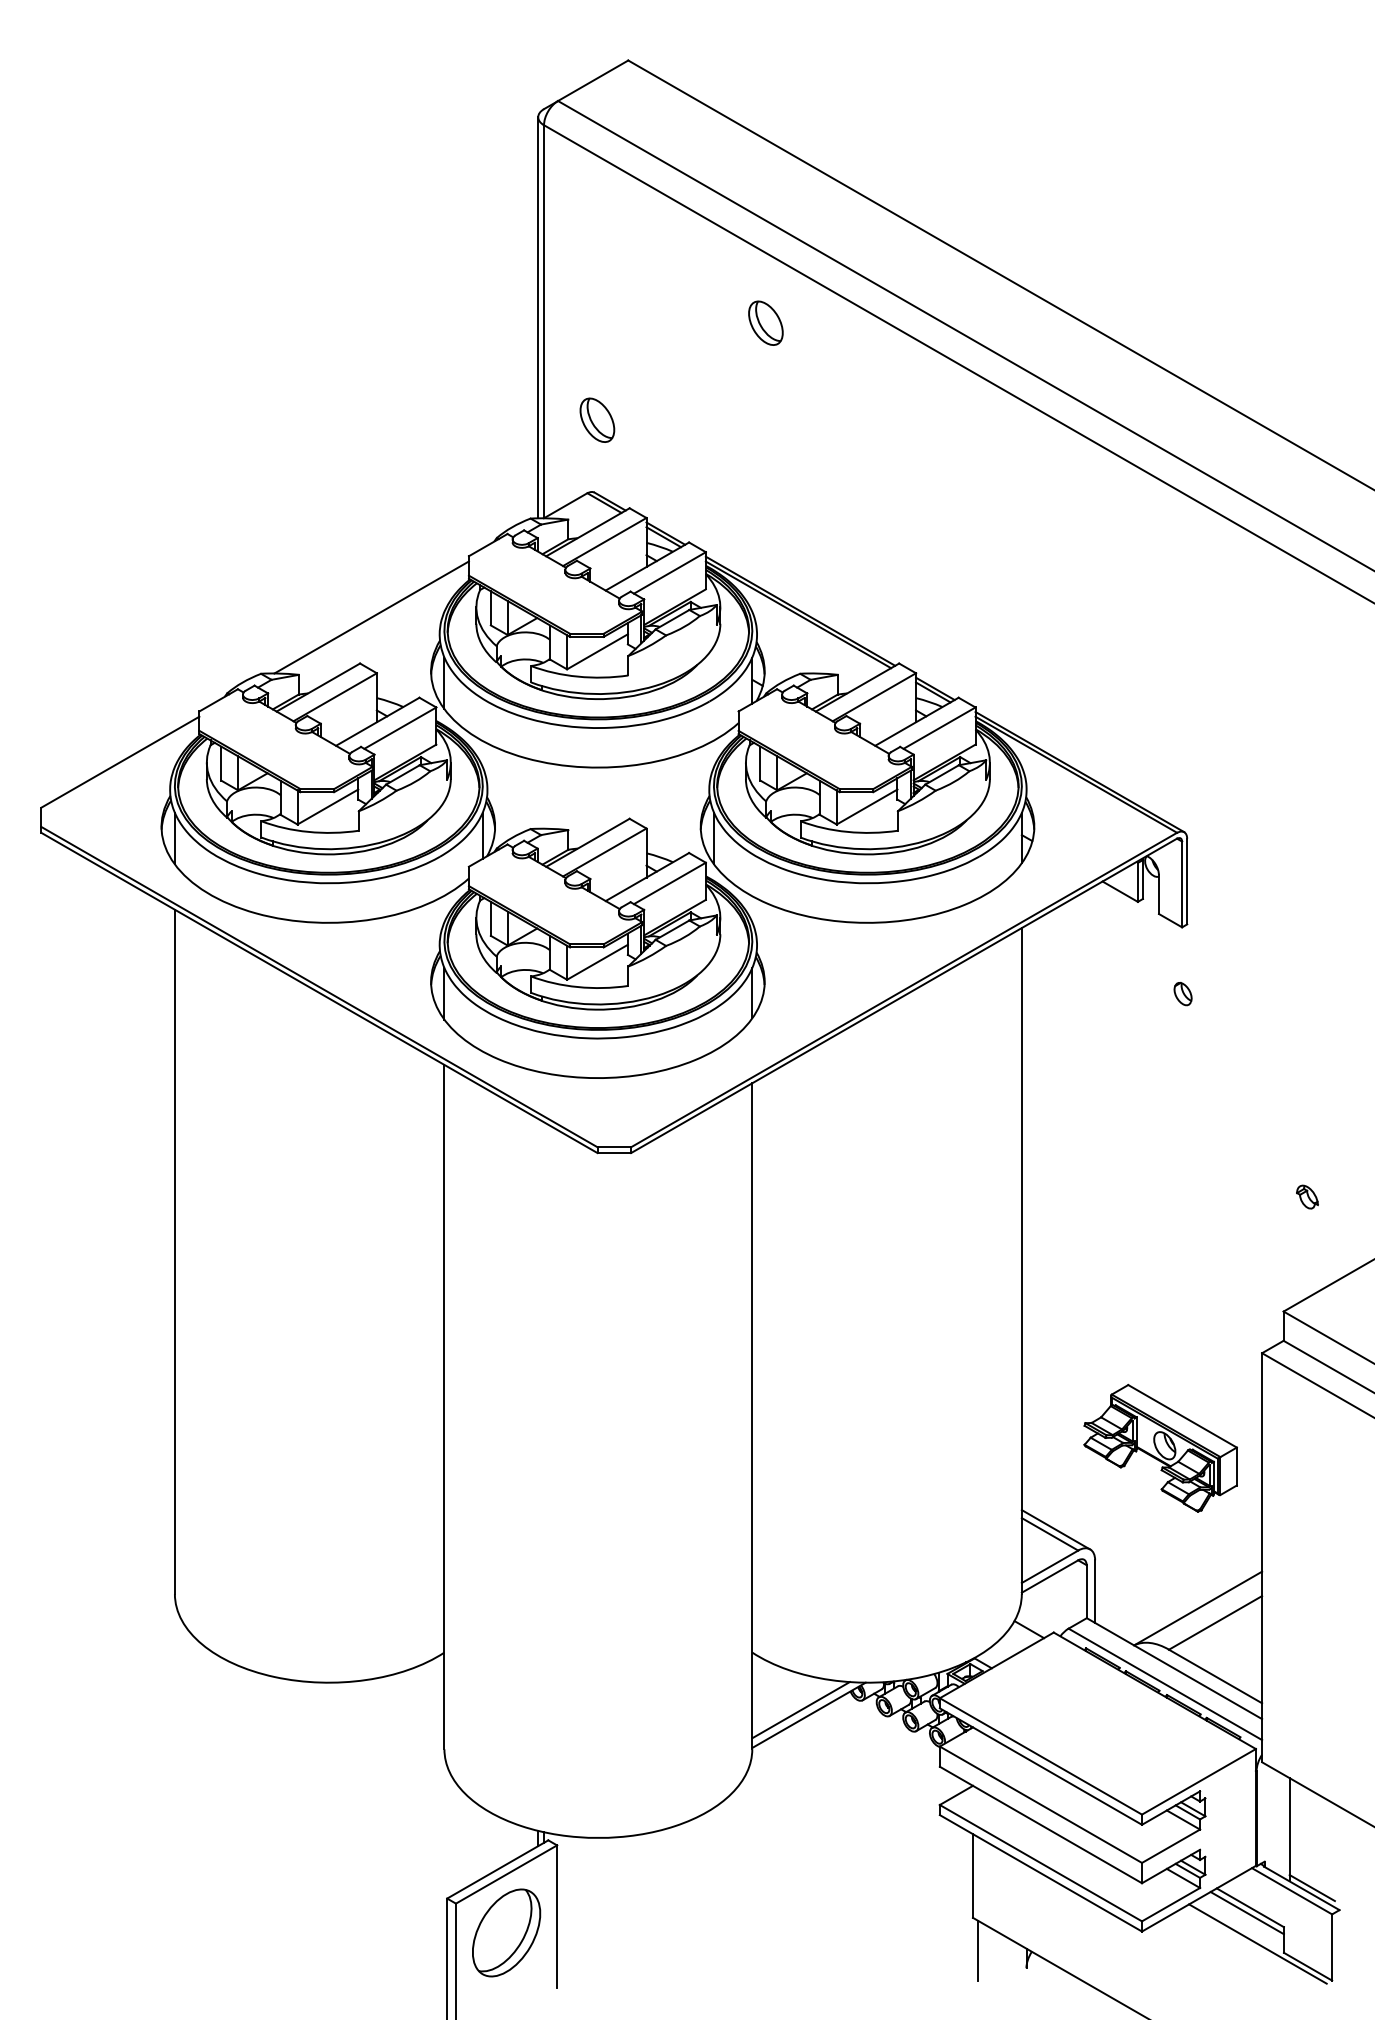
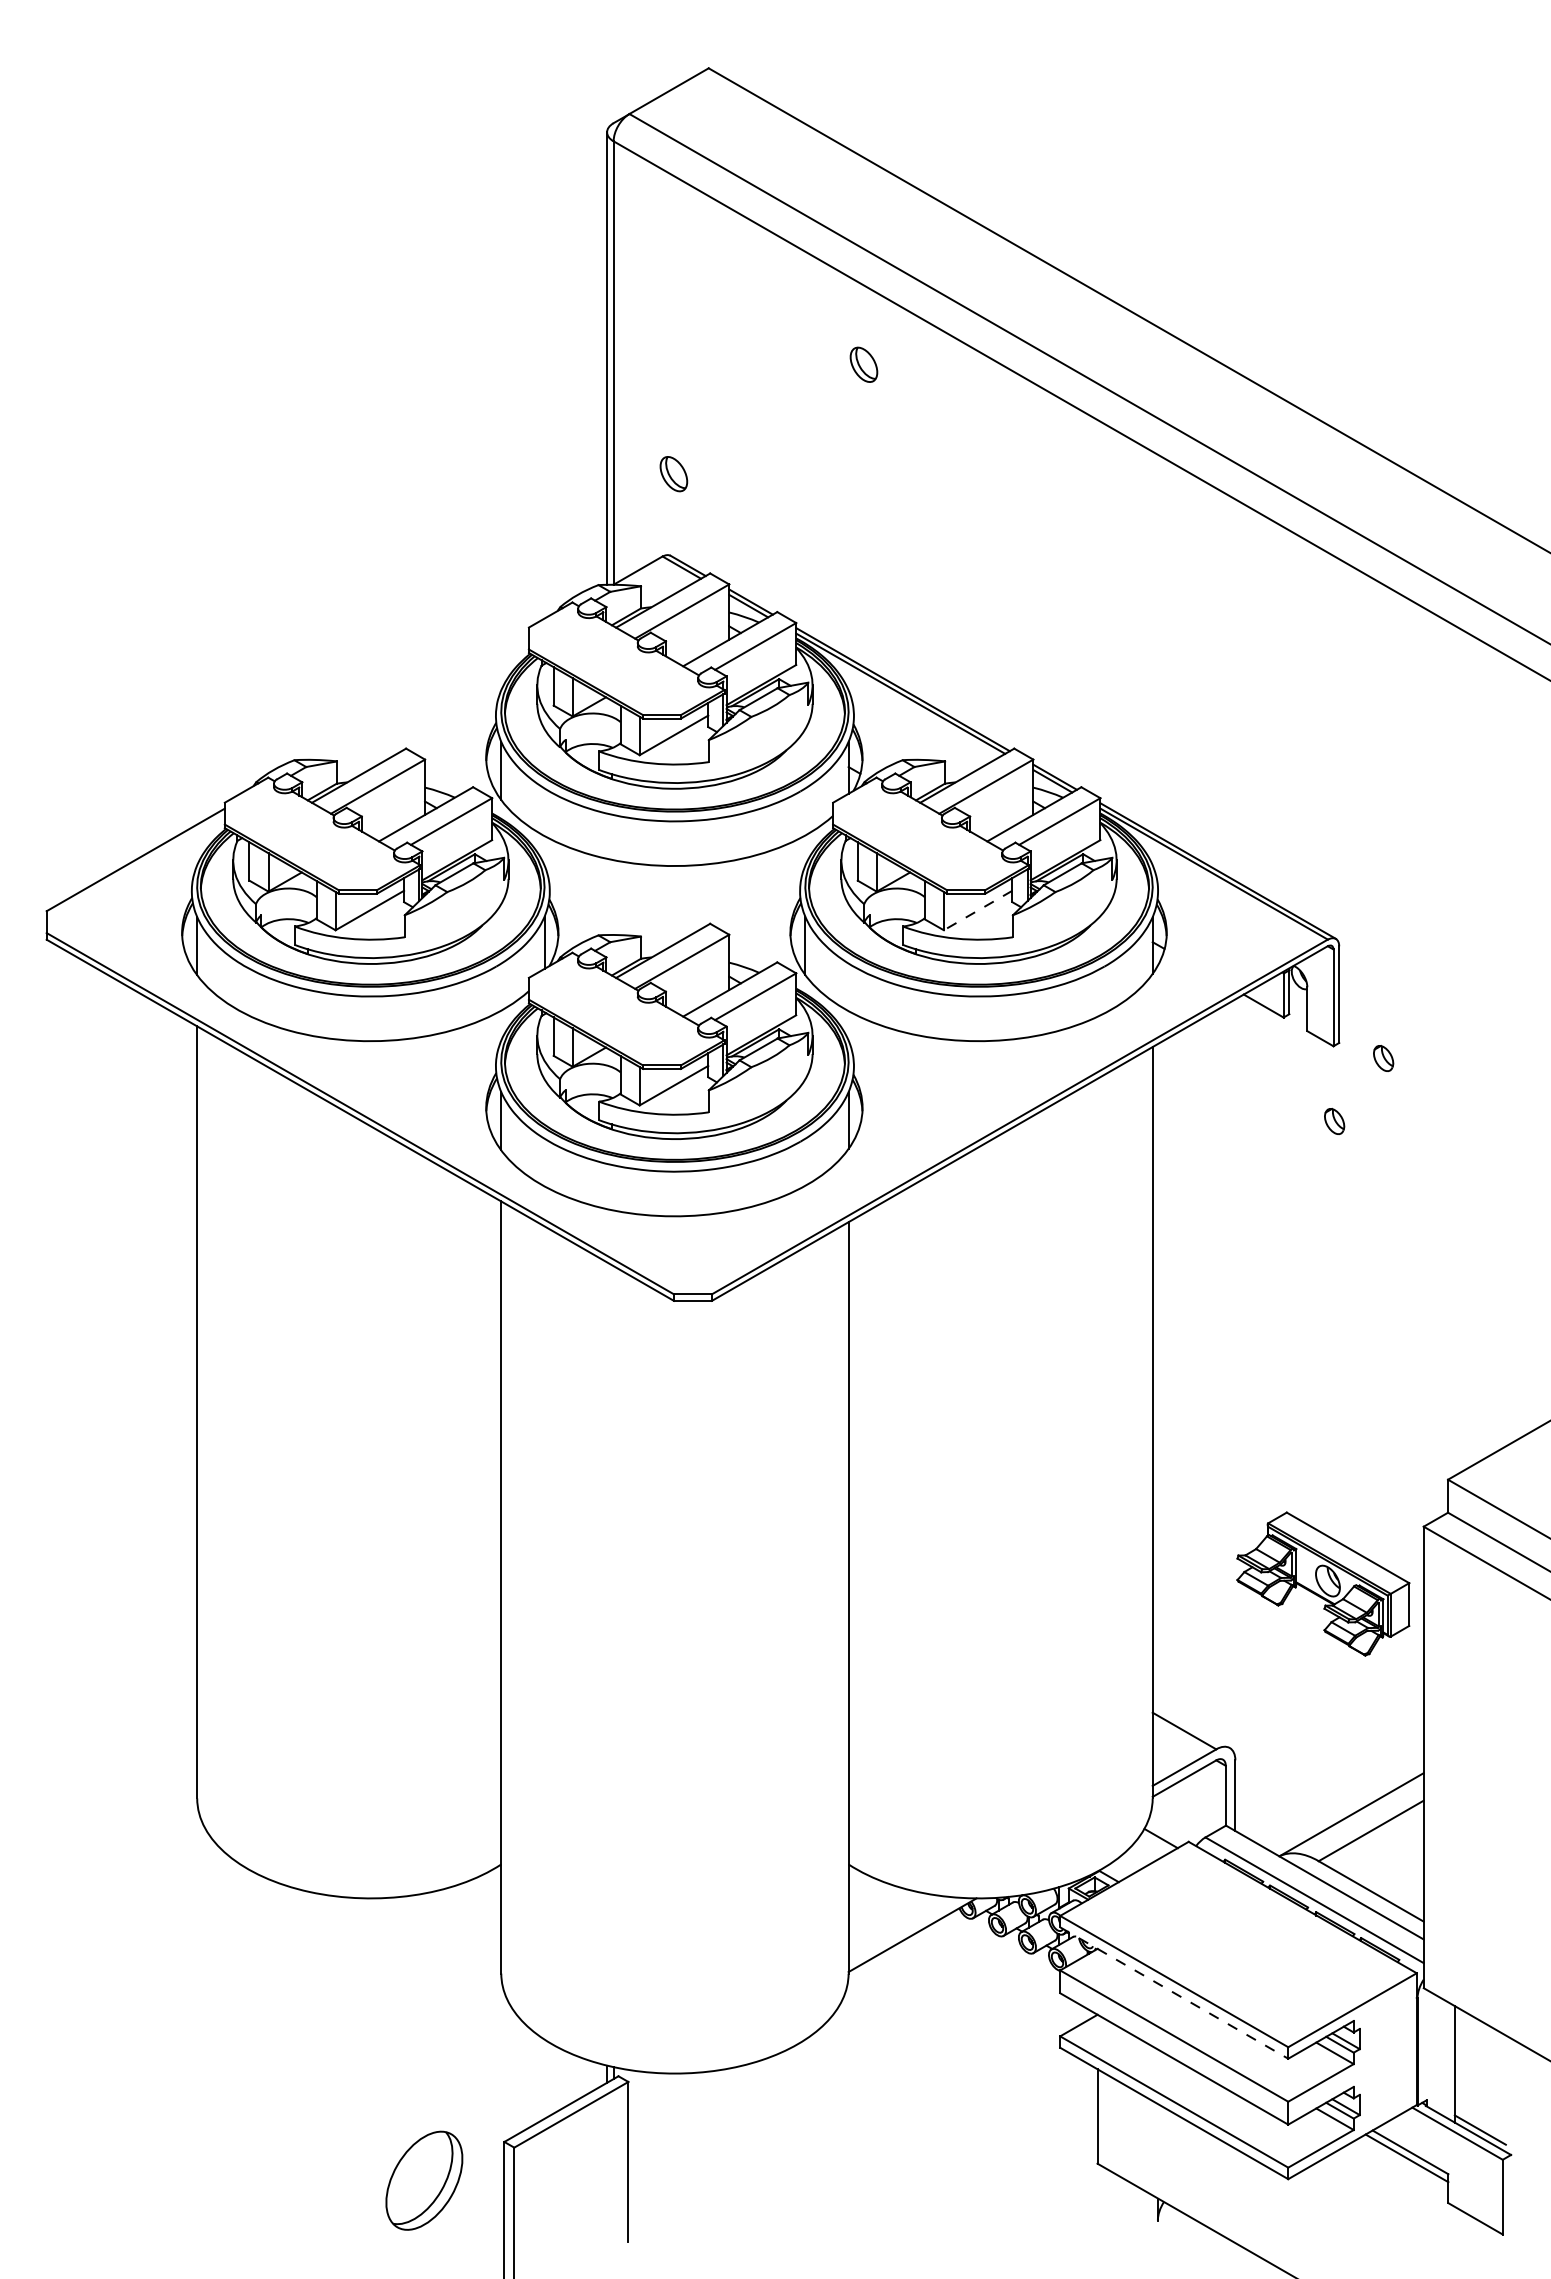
part: (765, 323) -> (863, 364), size x0.7
part: (597, 419) -> (673, 473), size x0.7
line: (371, 617) -> (418, 696), removed
line: (867, 807) -> (978, 910), solid -> dashed
part: (1226, 938) -> (1383, 1058), added
part: (1307, 1197) -> (1474, 1350), removed
part: (1160, 1447) -> (1323, 1583), moved
line: (1055, 1529) -> (1190, 1725), removed
line: (800, 1710) -> (903, 1929), removed
line: (1041, 1766) -> (1174, 1993), solid -> dashed
part: (506, 1932) -> (424, 2180), moved
line: (1257, 1943) -> (1418, 2192), removed
line: (978, 1950) -> (1103, 2200), removed

